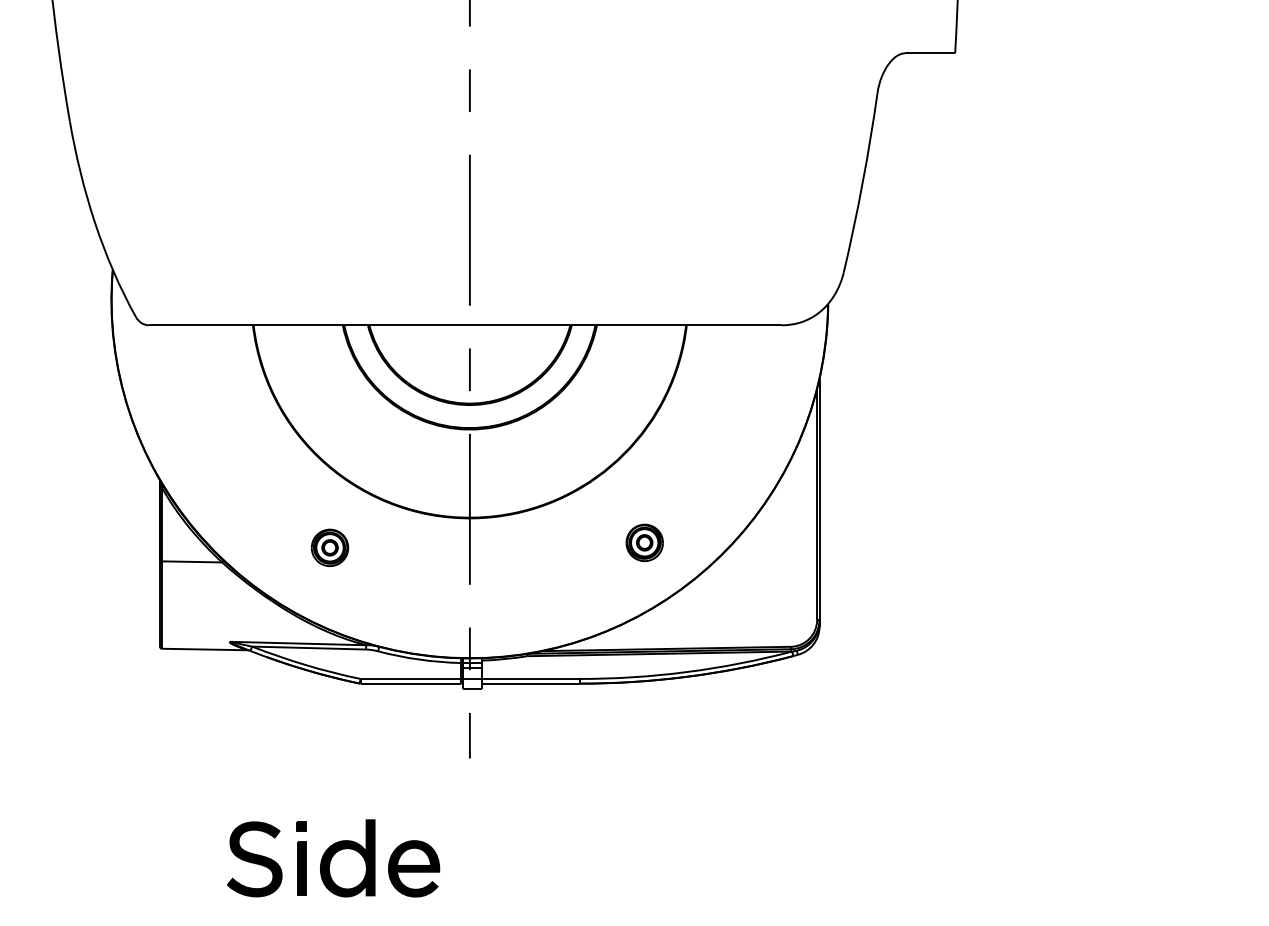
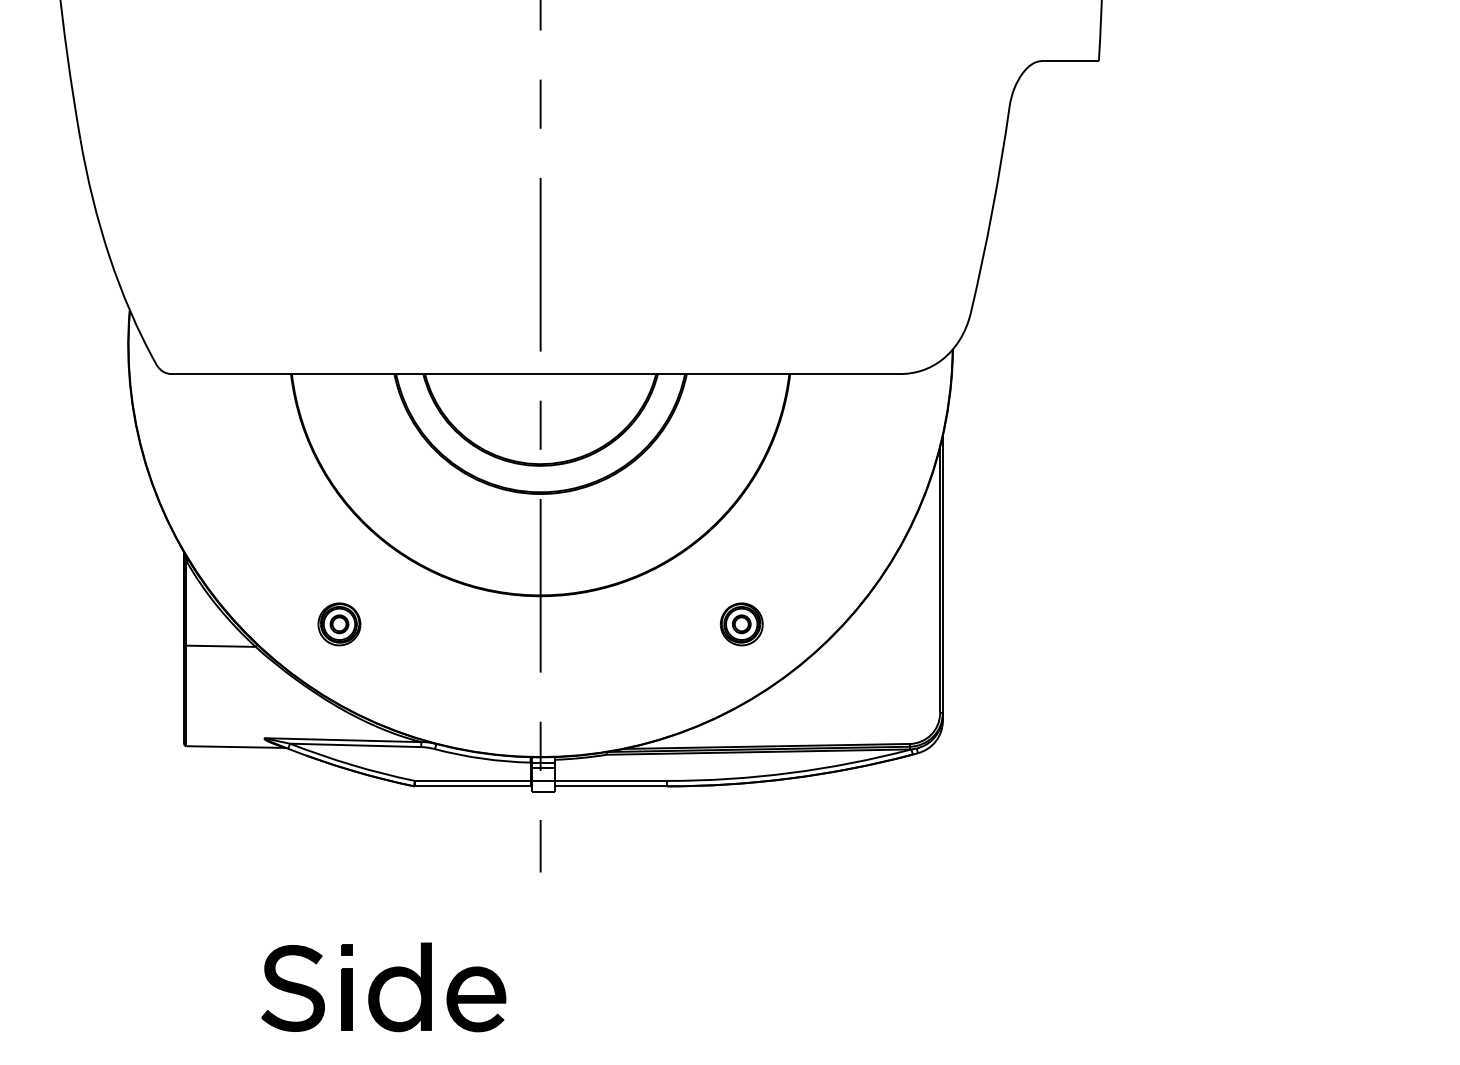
part: (329, 547) -> (338, 623), moved

